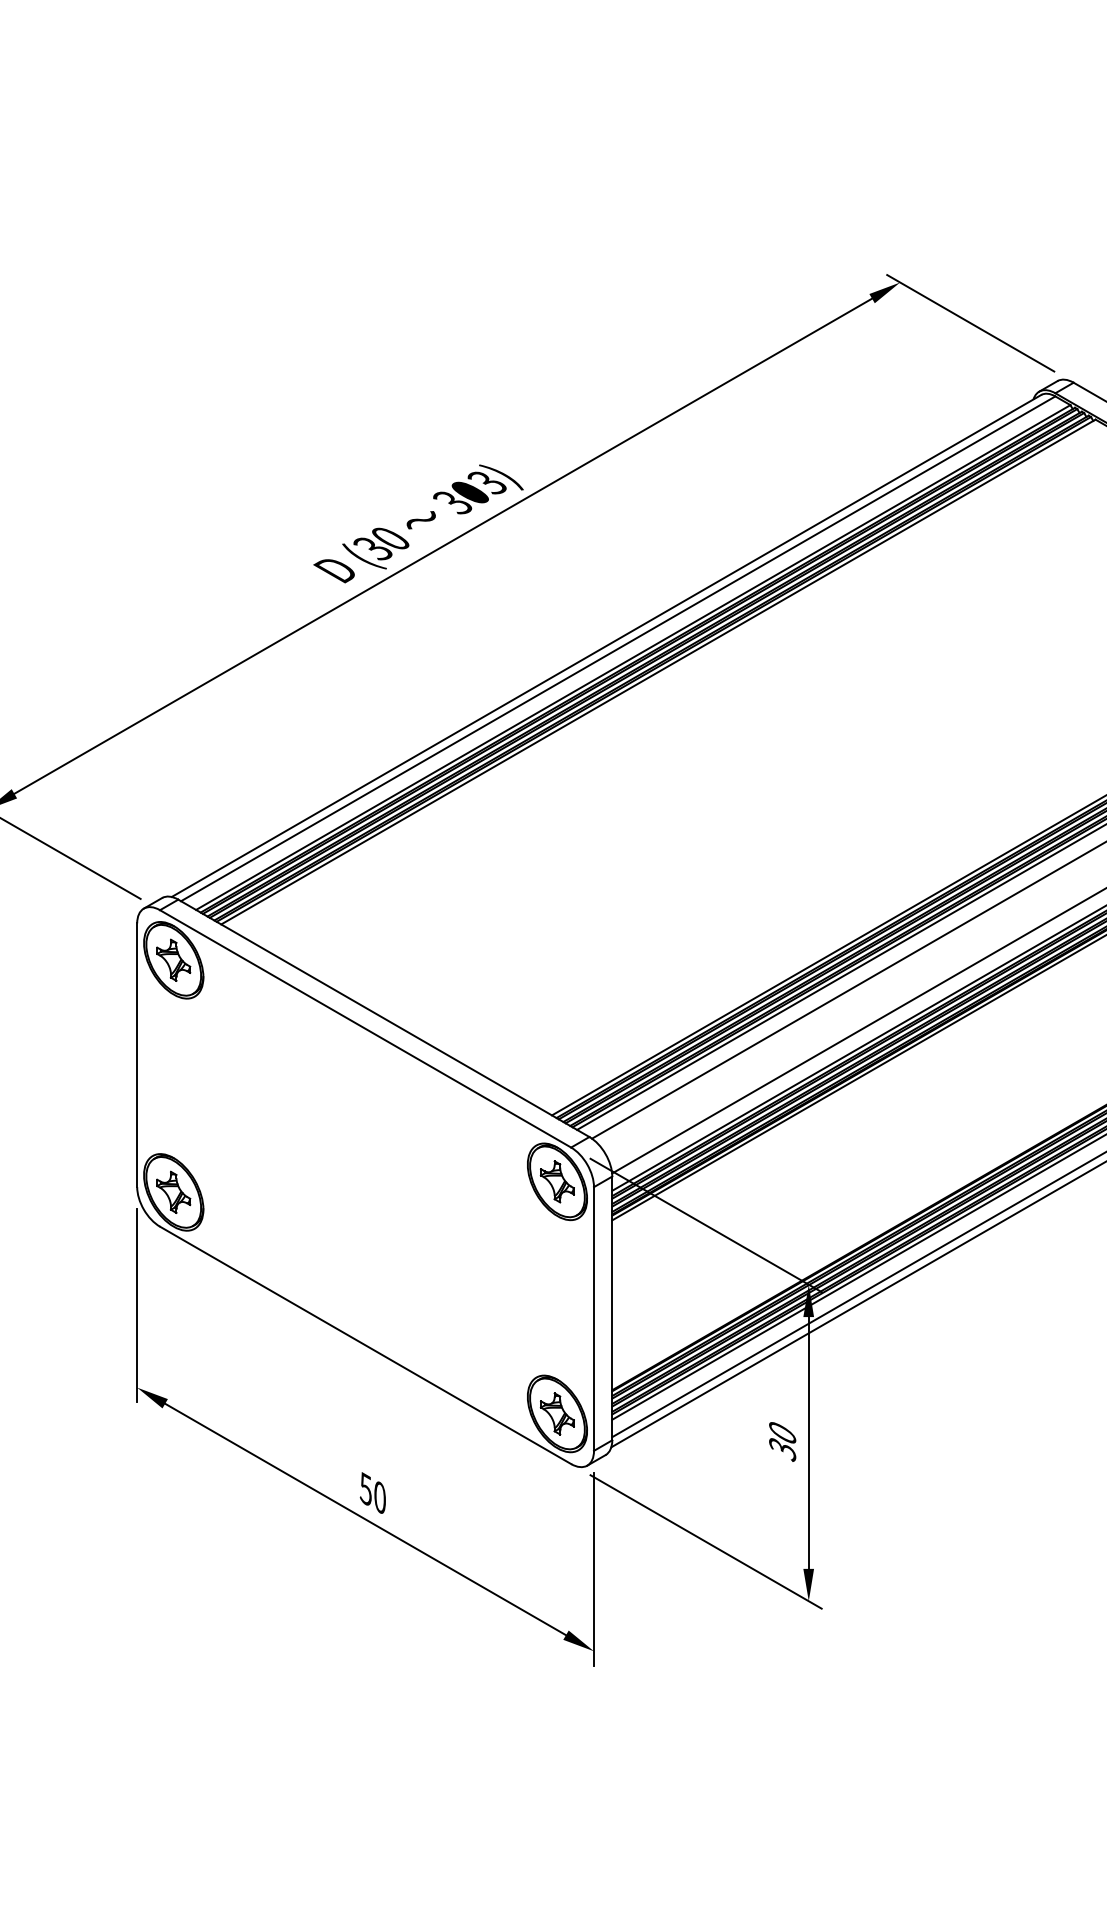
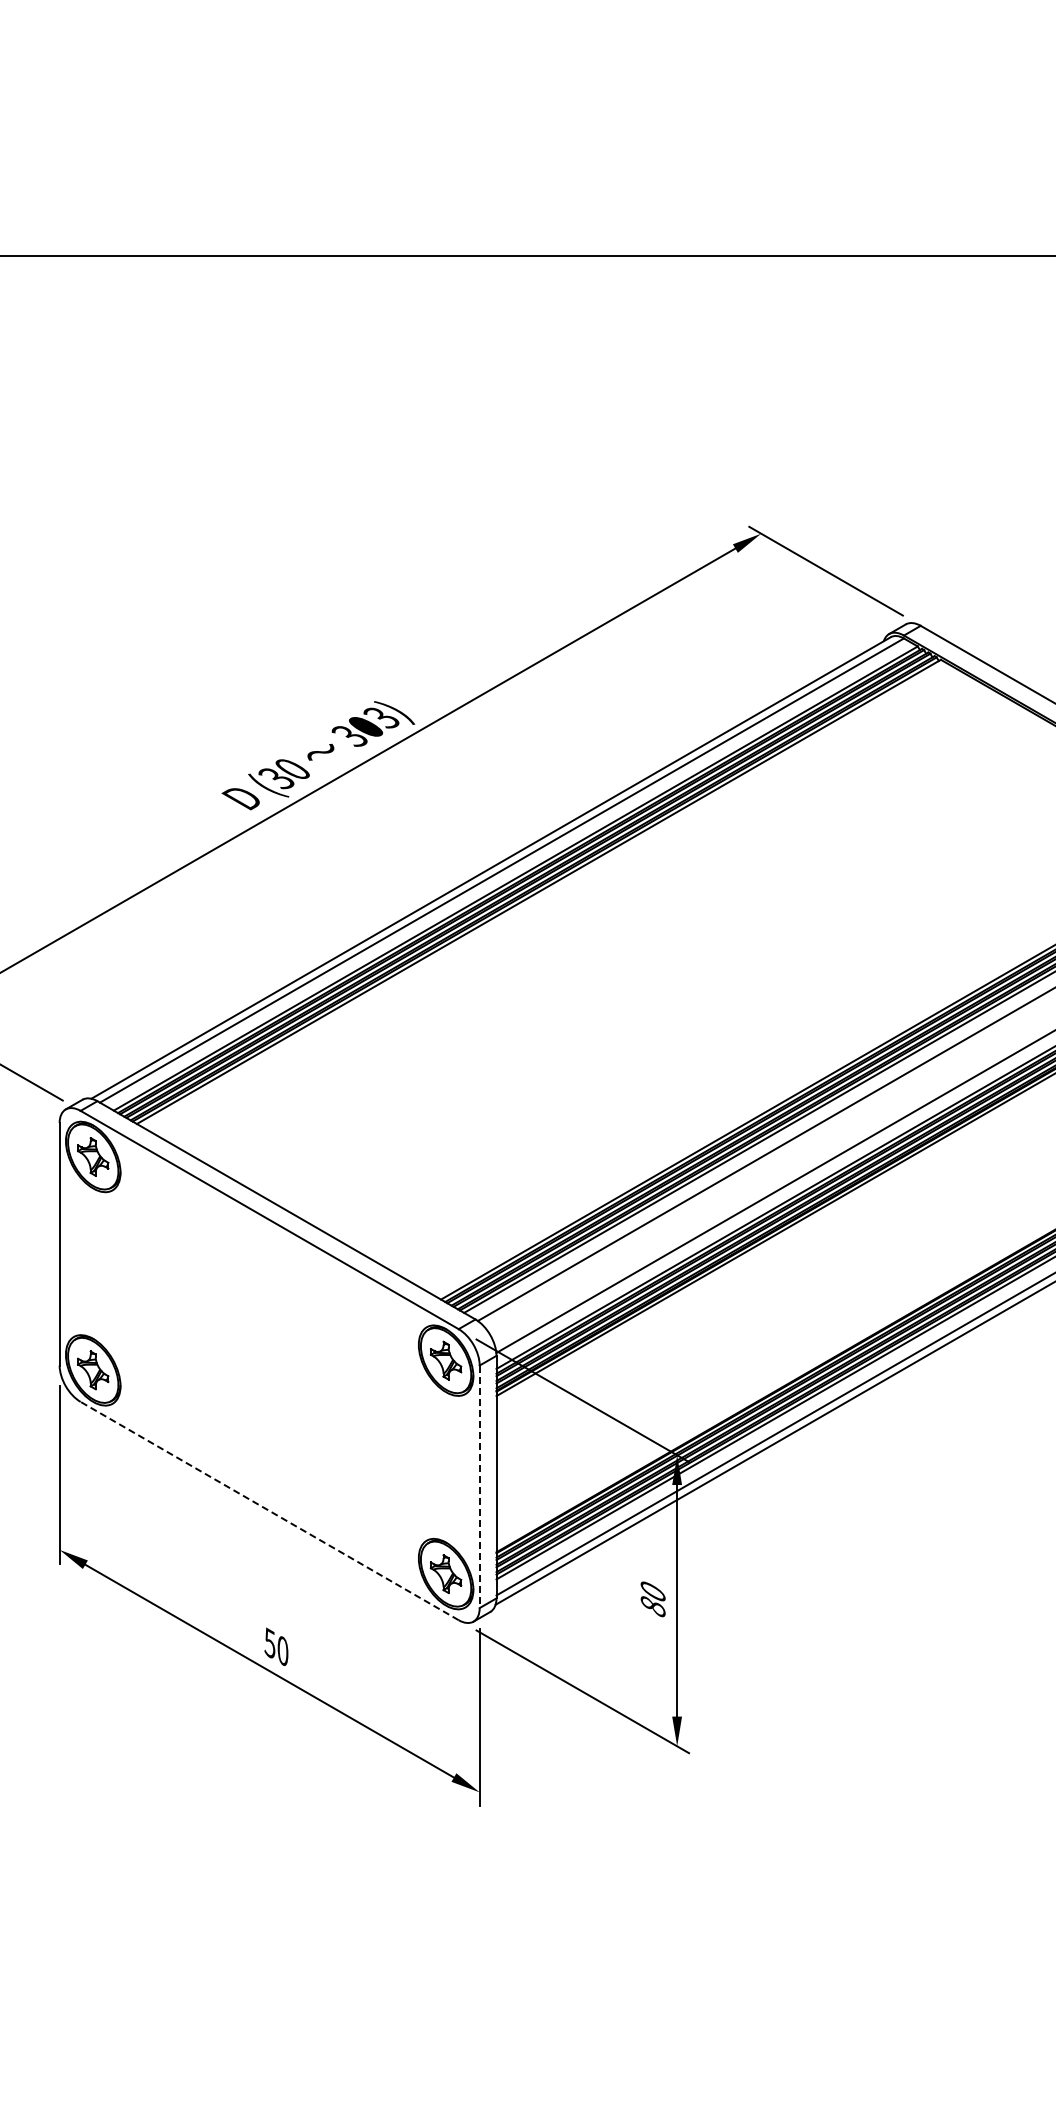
line: (593, 1319) -> (479, 1487), solid -> dashed
line: (365, 1344) -> (269, 1510), solid -> dashed
text: (781, 1450) -> (652, 1607), 30 -> 80

